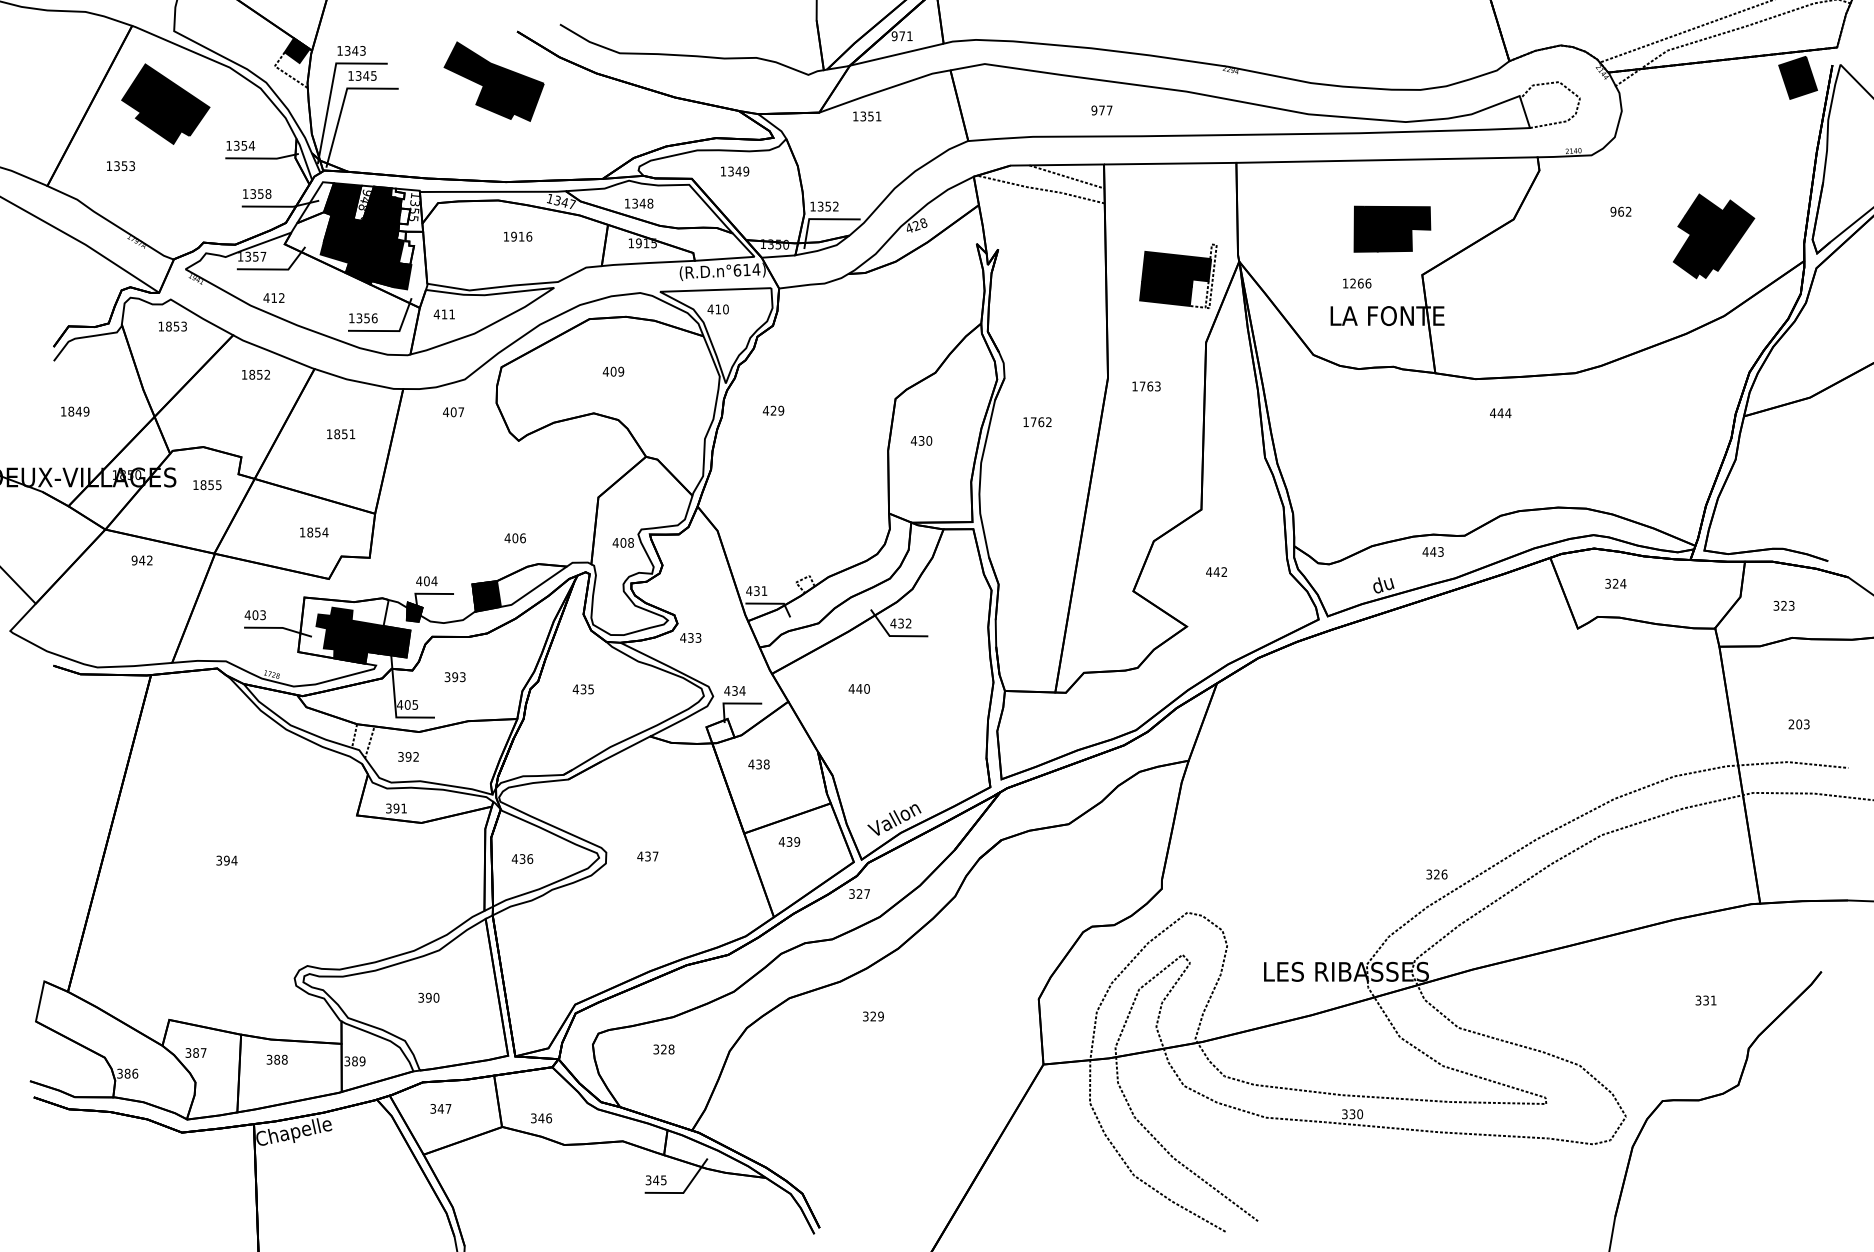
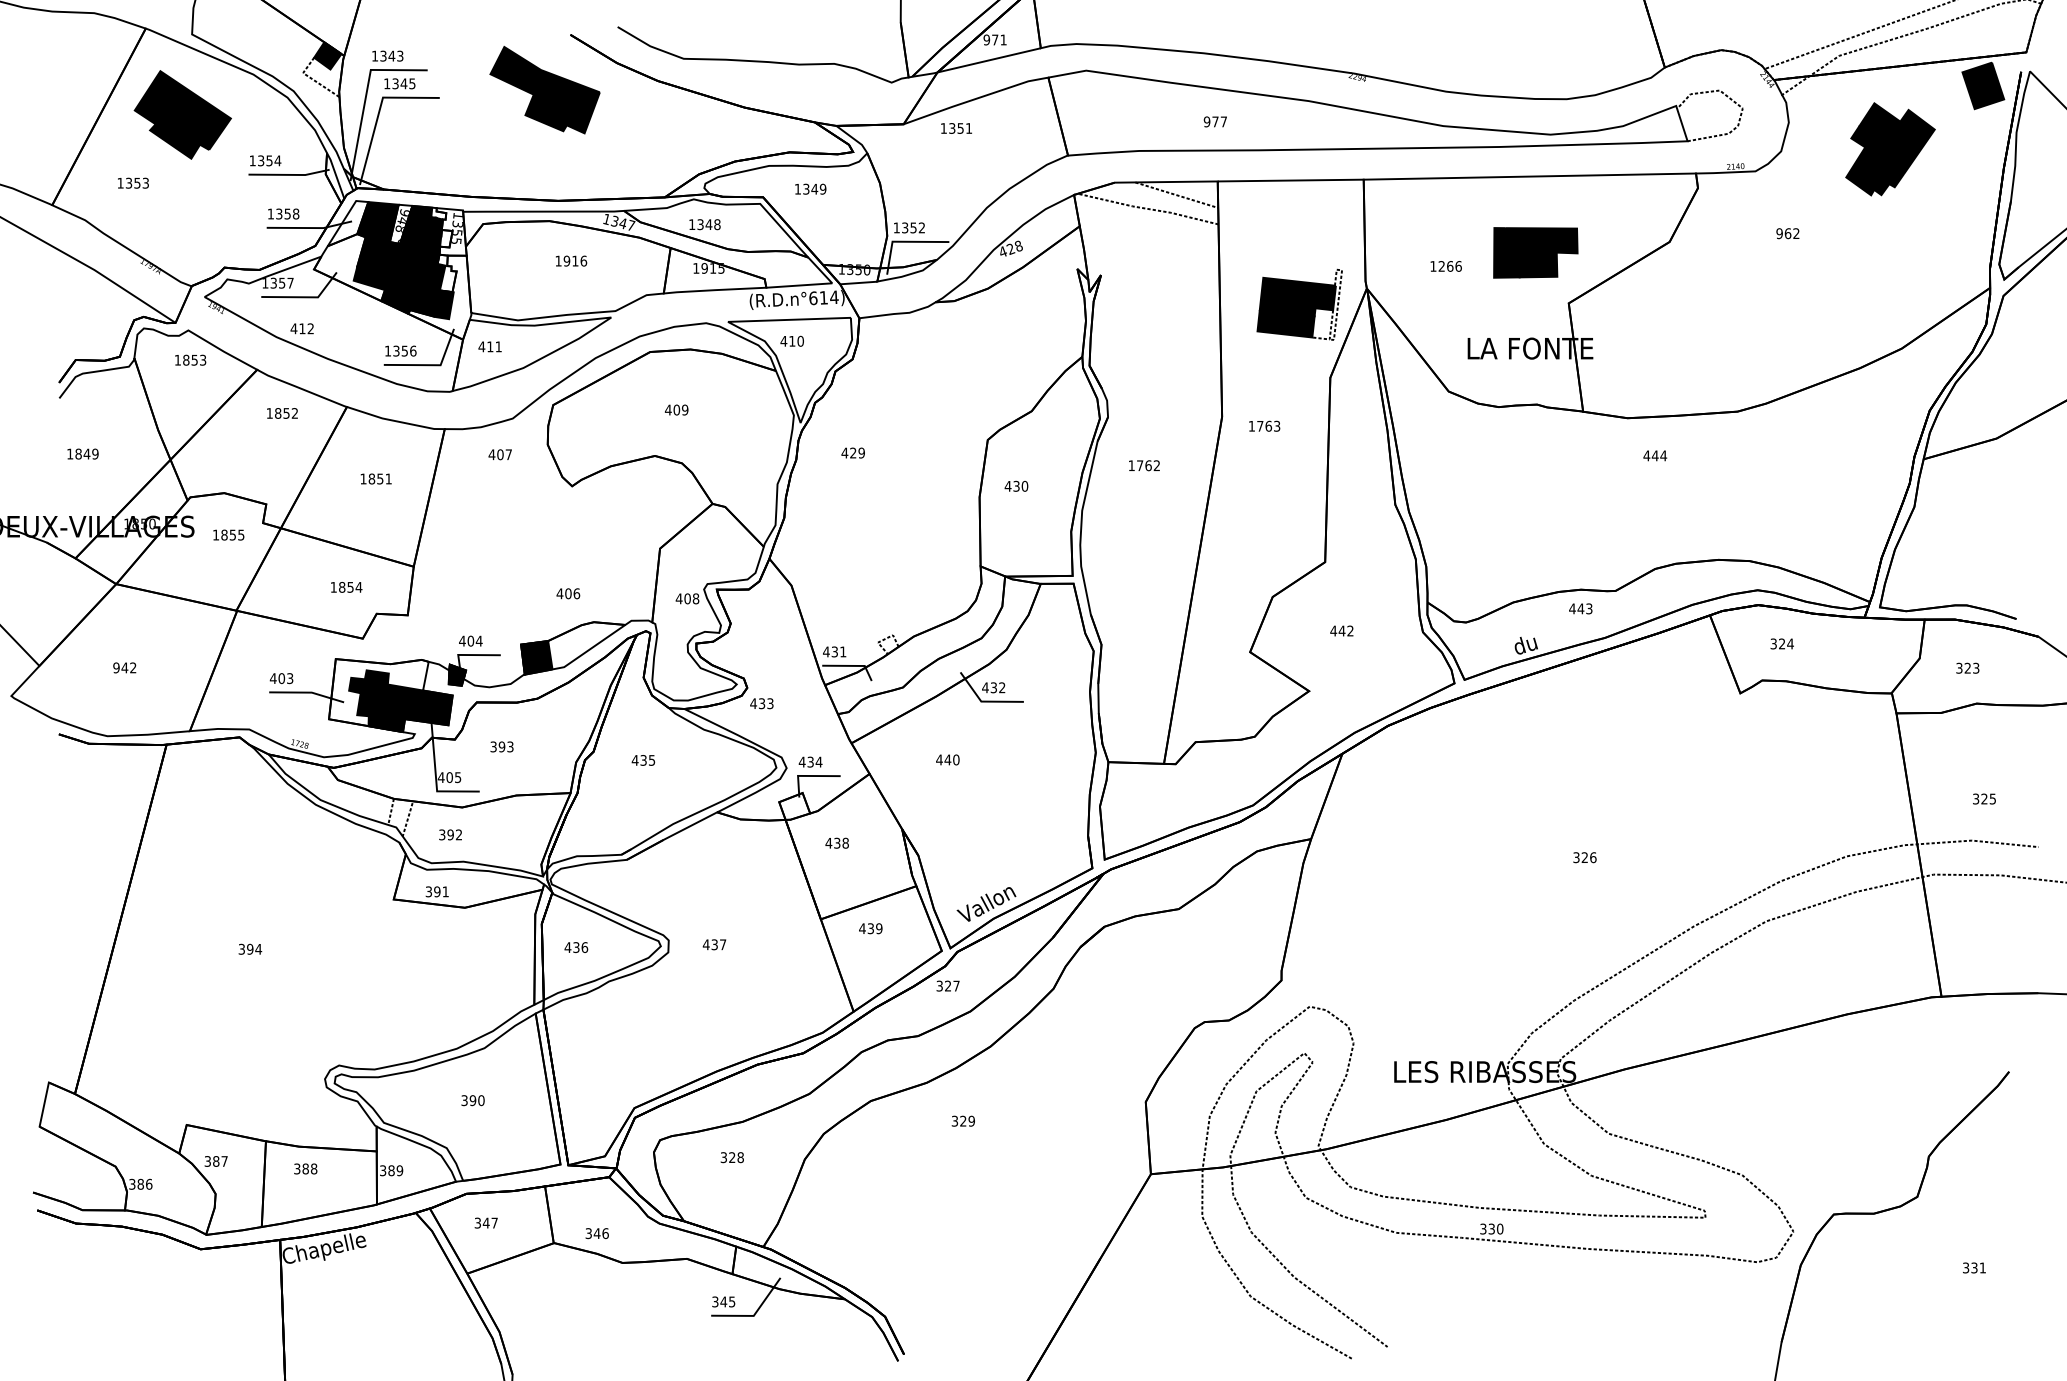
part: (1714, 236) -> (1891, 149), moved
text: (1357, 283) -> (1446, 266), moved
text: (141, 560) -> (124, 667), moved
text: (1798, 724) -> (1983, 799), 203 -> 325
text: (1436, 874) -> (1584, 857), moved
text: (1705, 1000) -> (1973, 1267), moved

